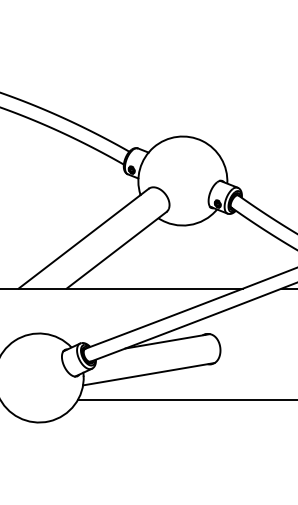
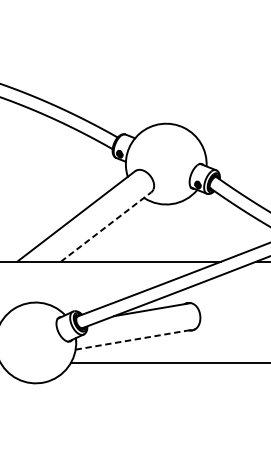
line: (116, 250) -> (105, 227), solid -> dashed
line: (148, 374) -> (135, 339), solid -> dashed

